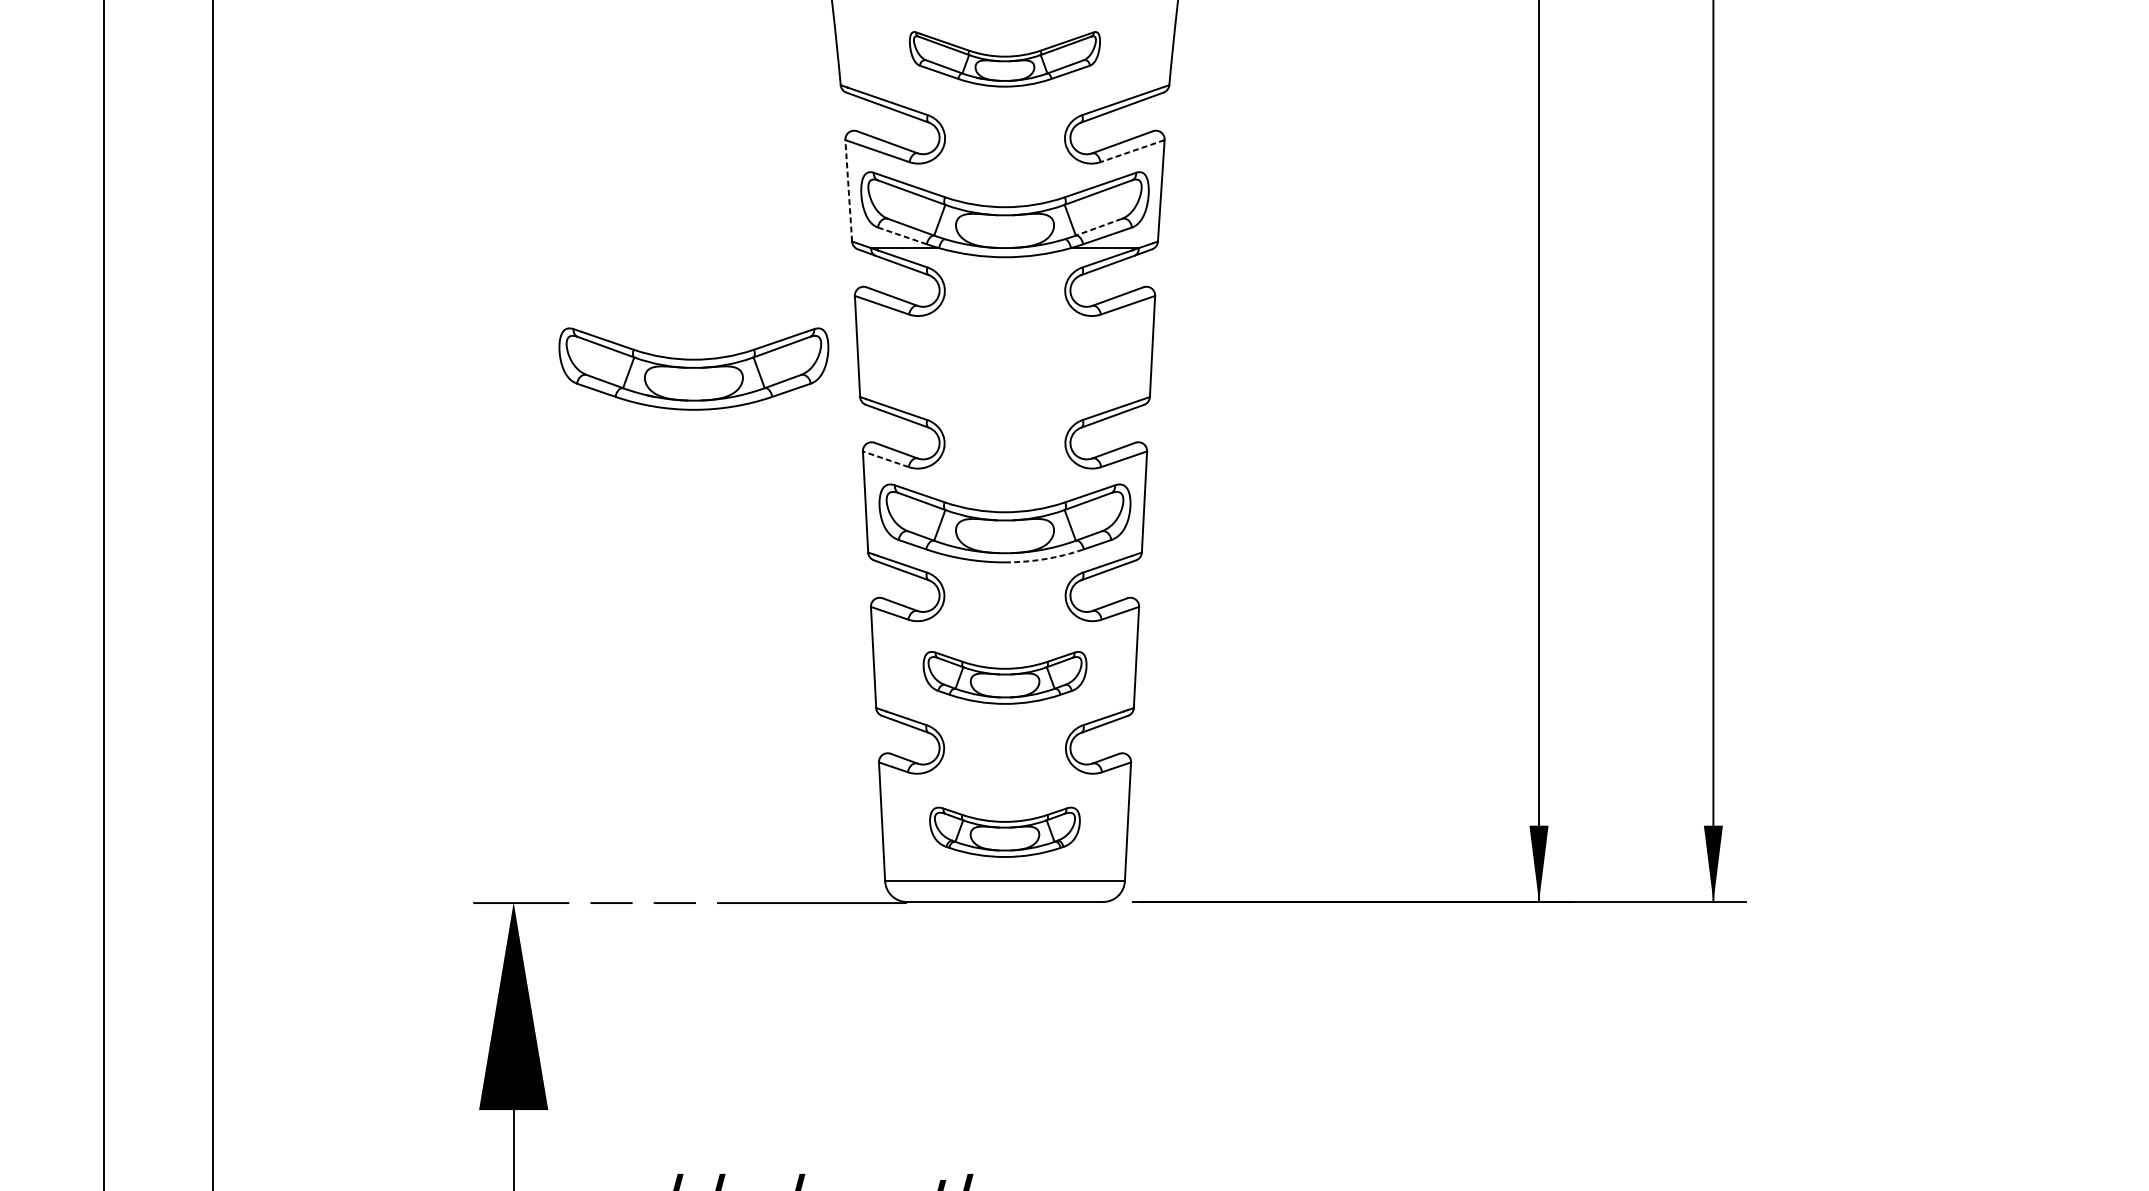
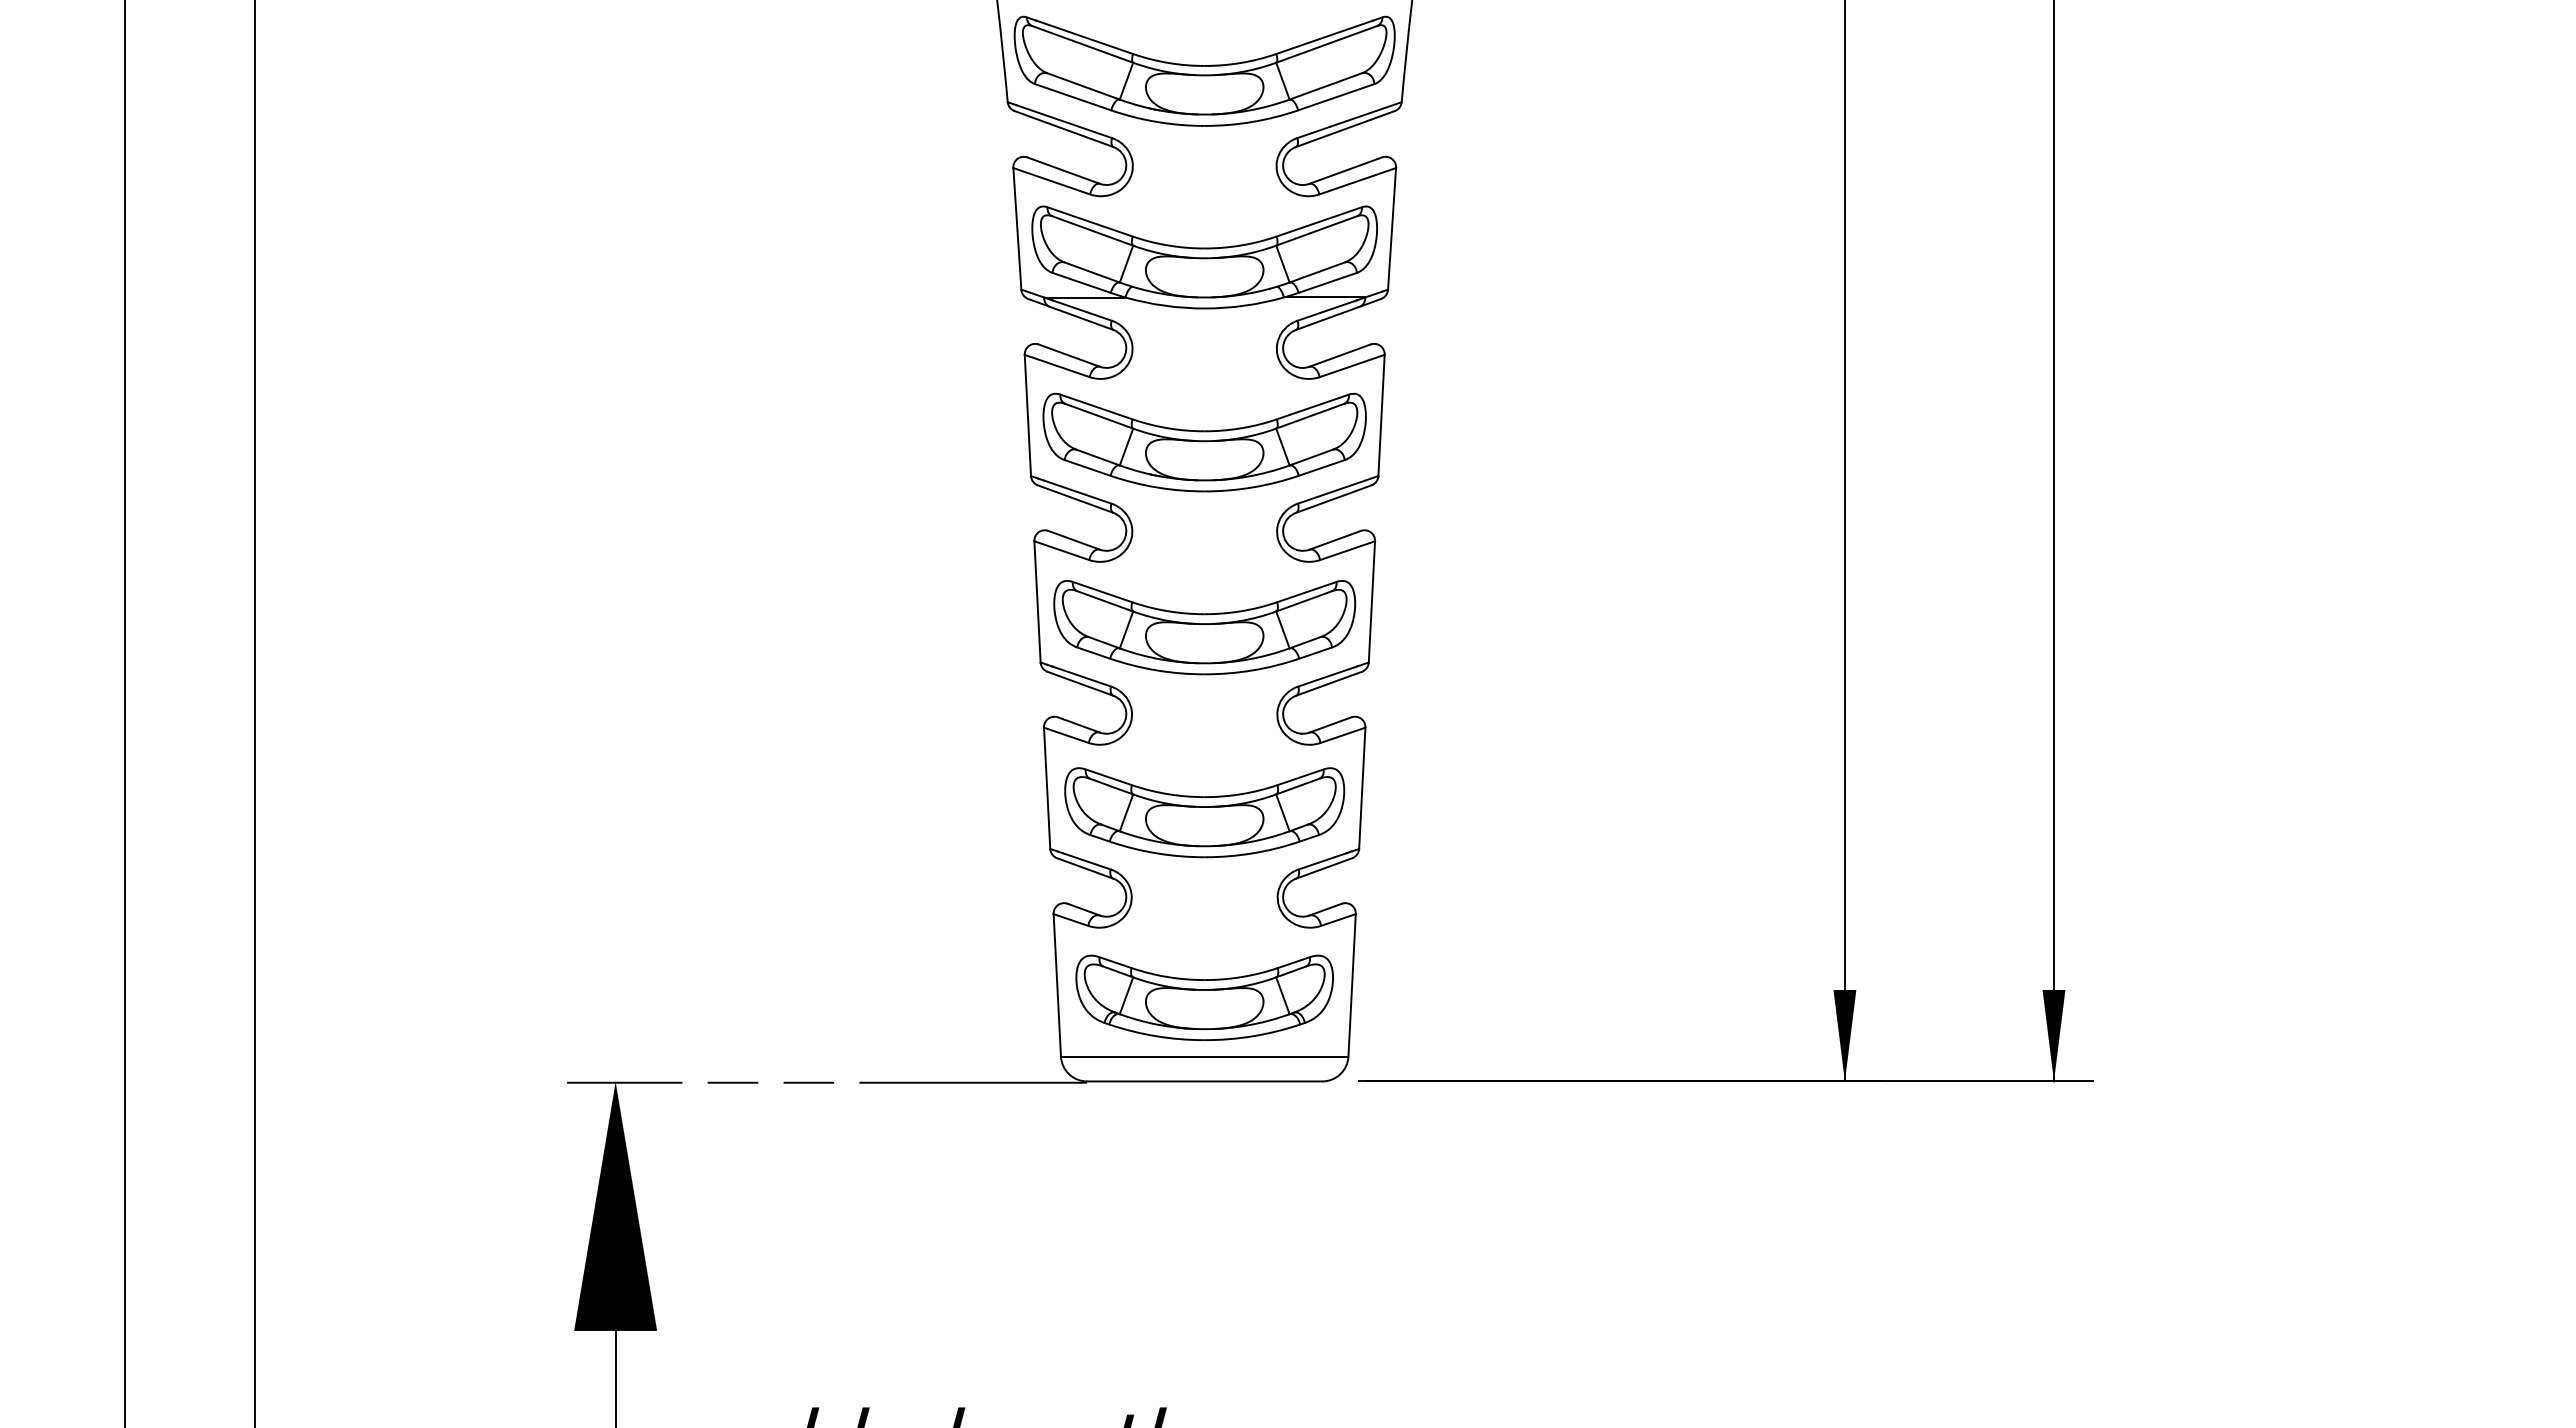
part: (1004, 58) -> (1204, 70), size x1.67
line: (1132, 151) -> (1357, 181), dashed -> solid
line: (848, 190) -> (1017, 228), dashed -> solid
line: (1098, 227) -> (1316, 272), dashed -> solid
line: (902, 235) -> (1081, 282), dashed -> solid
part: (693, 369) -> (1204, 442), moved
line: (885, 459) -> (1061, 550), dashed -> solid
arc: (1044, 559) -> (1252, 670), dashed -> solid
part: (1004, 677) -> (1204, 812), size x1.43
part: (1004, 831) -> (1204, 997), size x1.43

